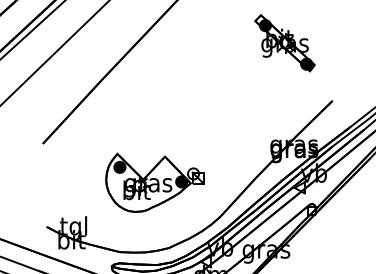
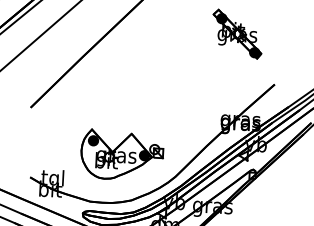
part: (154, 182) -> (121, 154), moved

